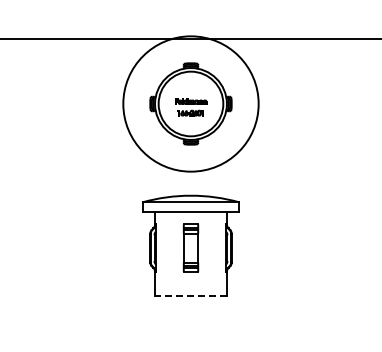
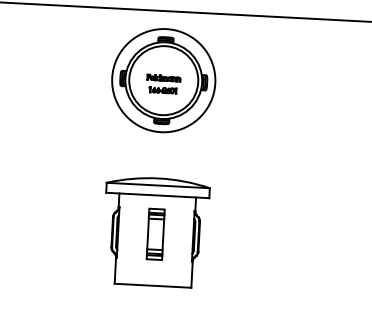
circle: (190, 103) -> (163, 80), size x0.71
line: (191, 296) -> (153, 285), dashed -> solid

